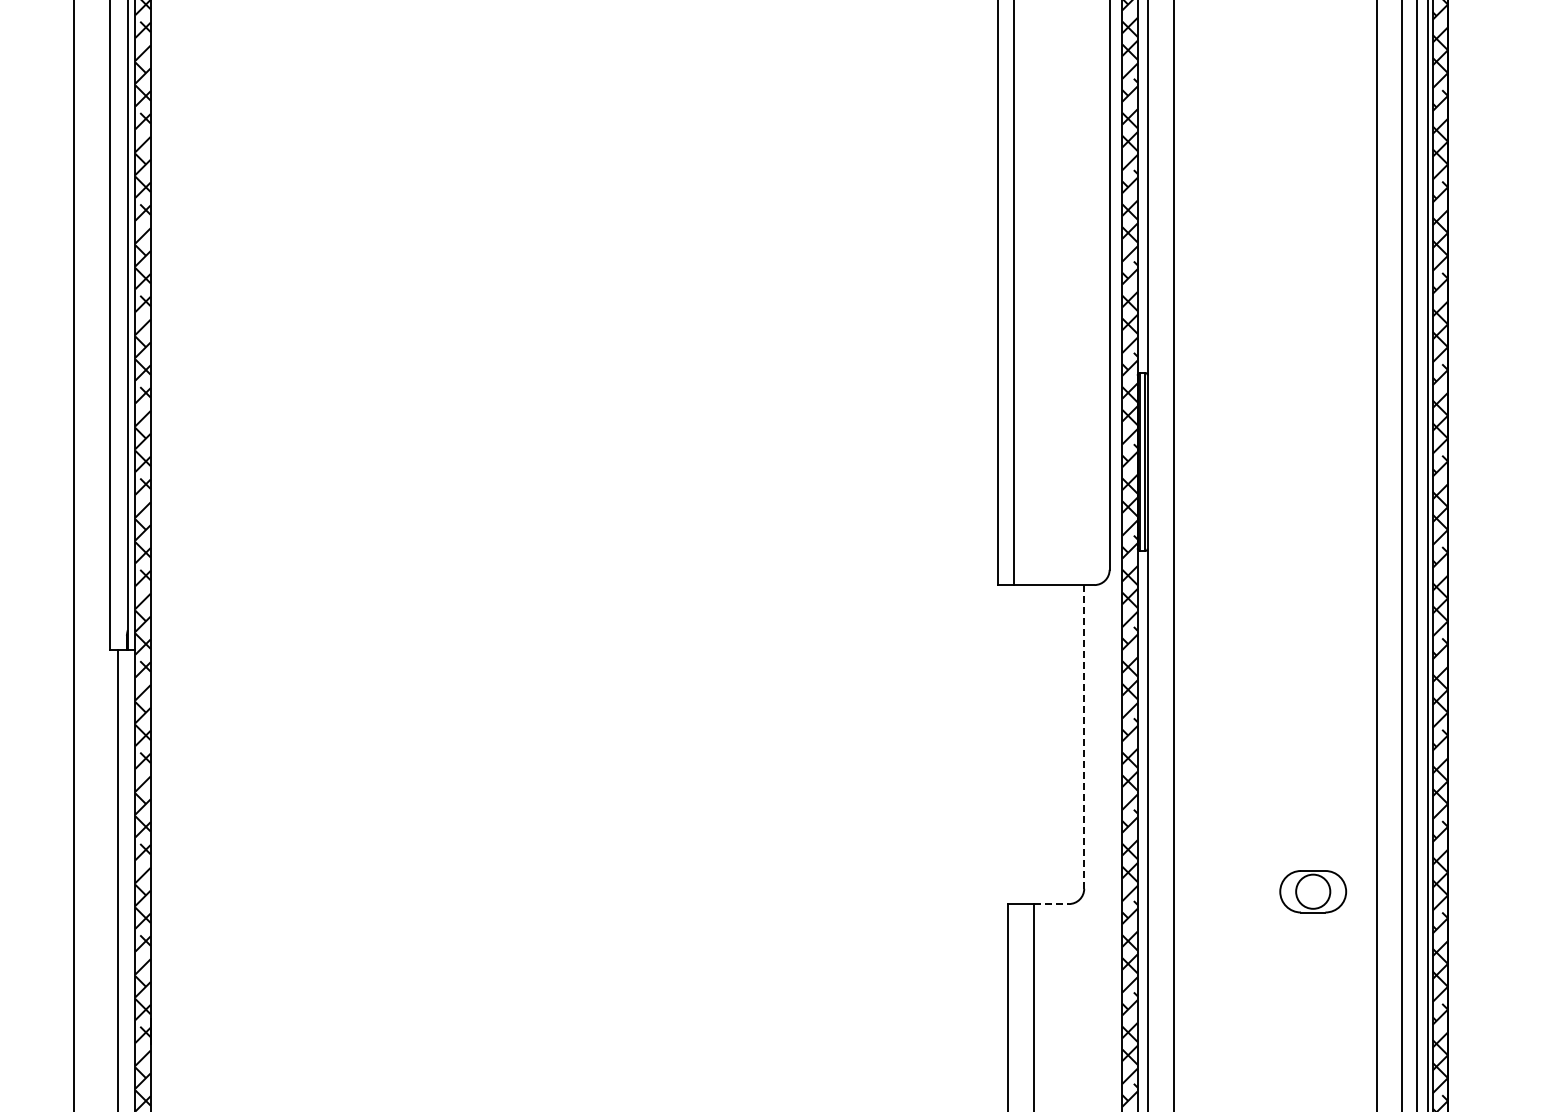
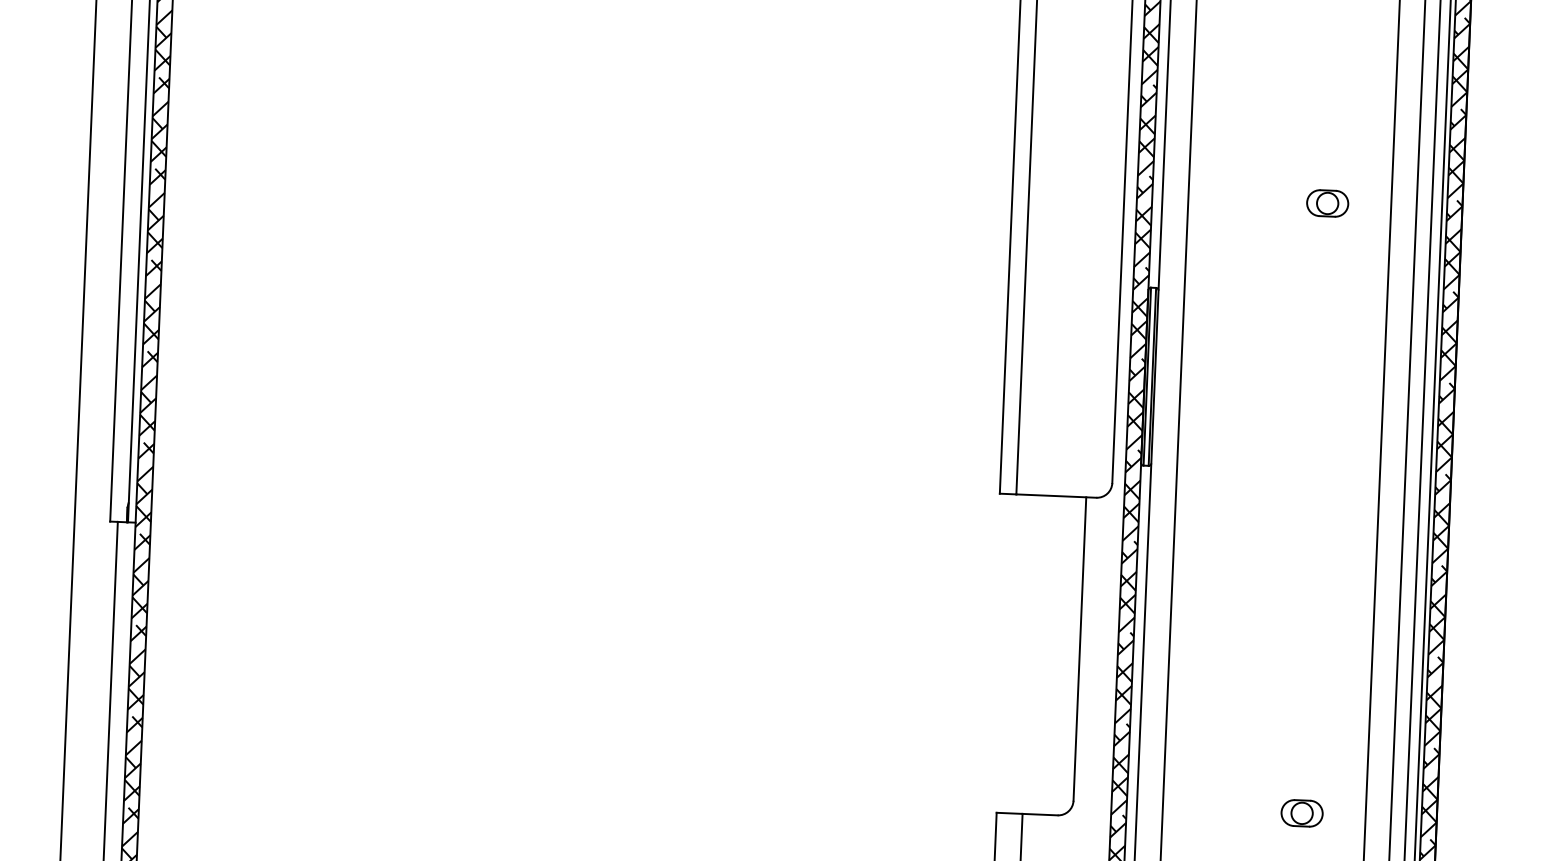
part: (1312, 281) -> (1327, 203), added
line: (1084, 736) -> (1080, 648), dashed -> solid
part: (1312, 891) -> (1301, 813), size x0.62
line: (1051, 904) -> (1040, 815), dashed -> solid

